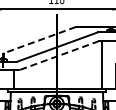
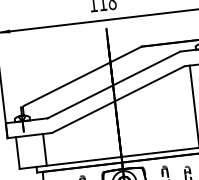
line: (40, 40) -> (83, 77), dashed -> solid
line: (58, 55) -> (117, 99), dashed -> solid

